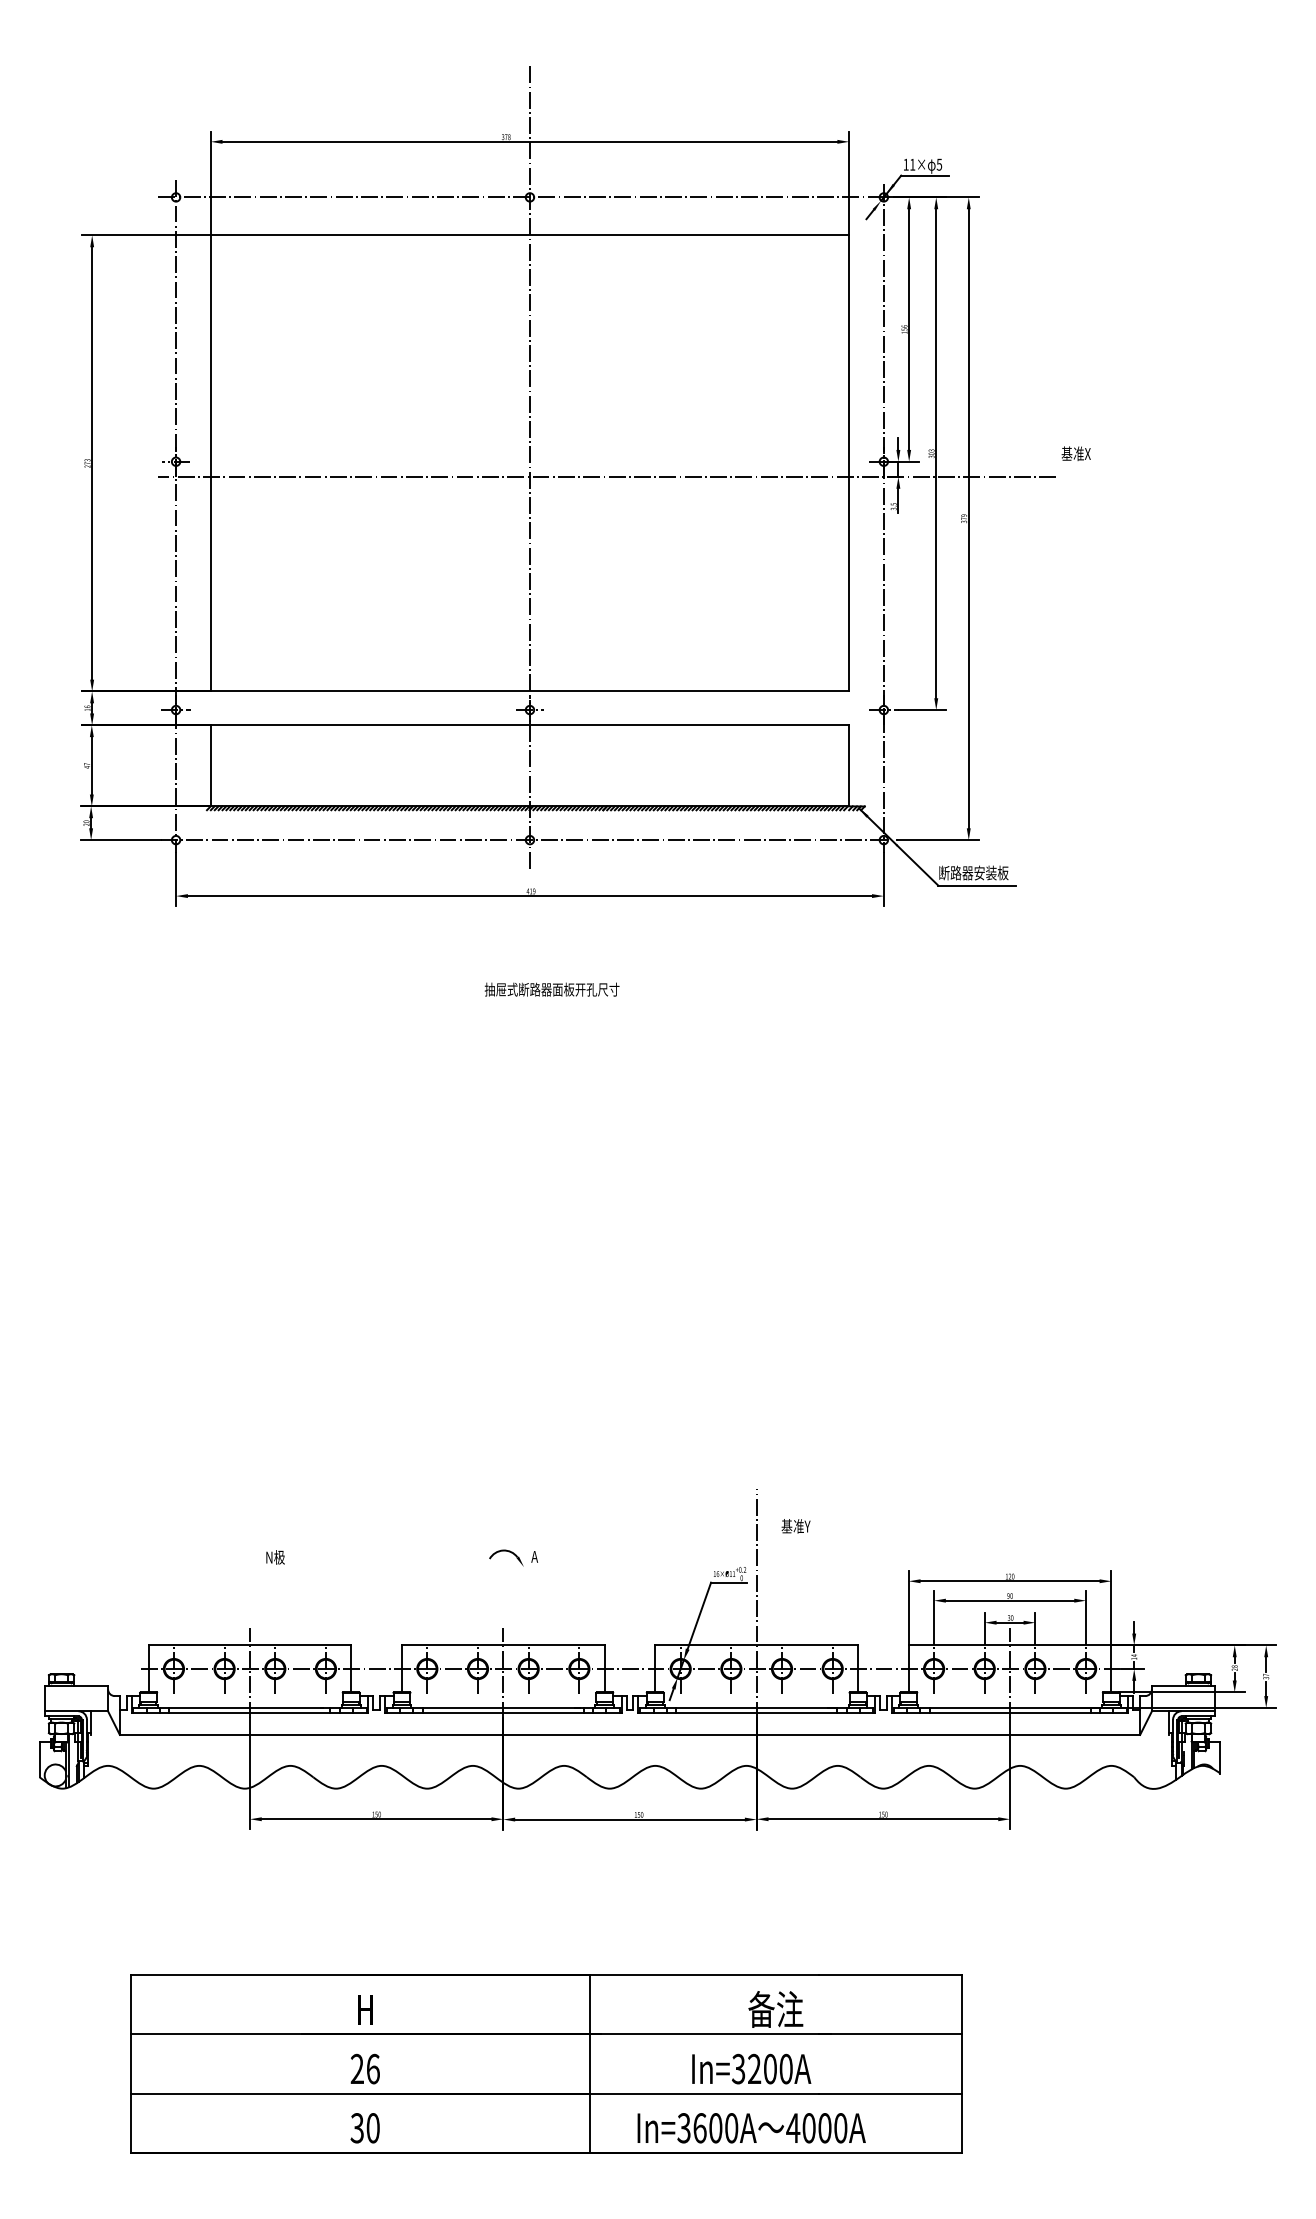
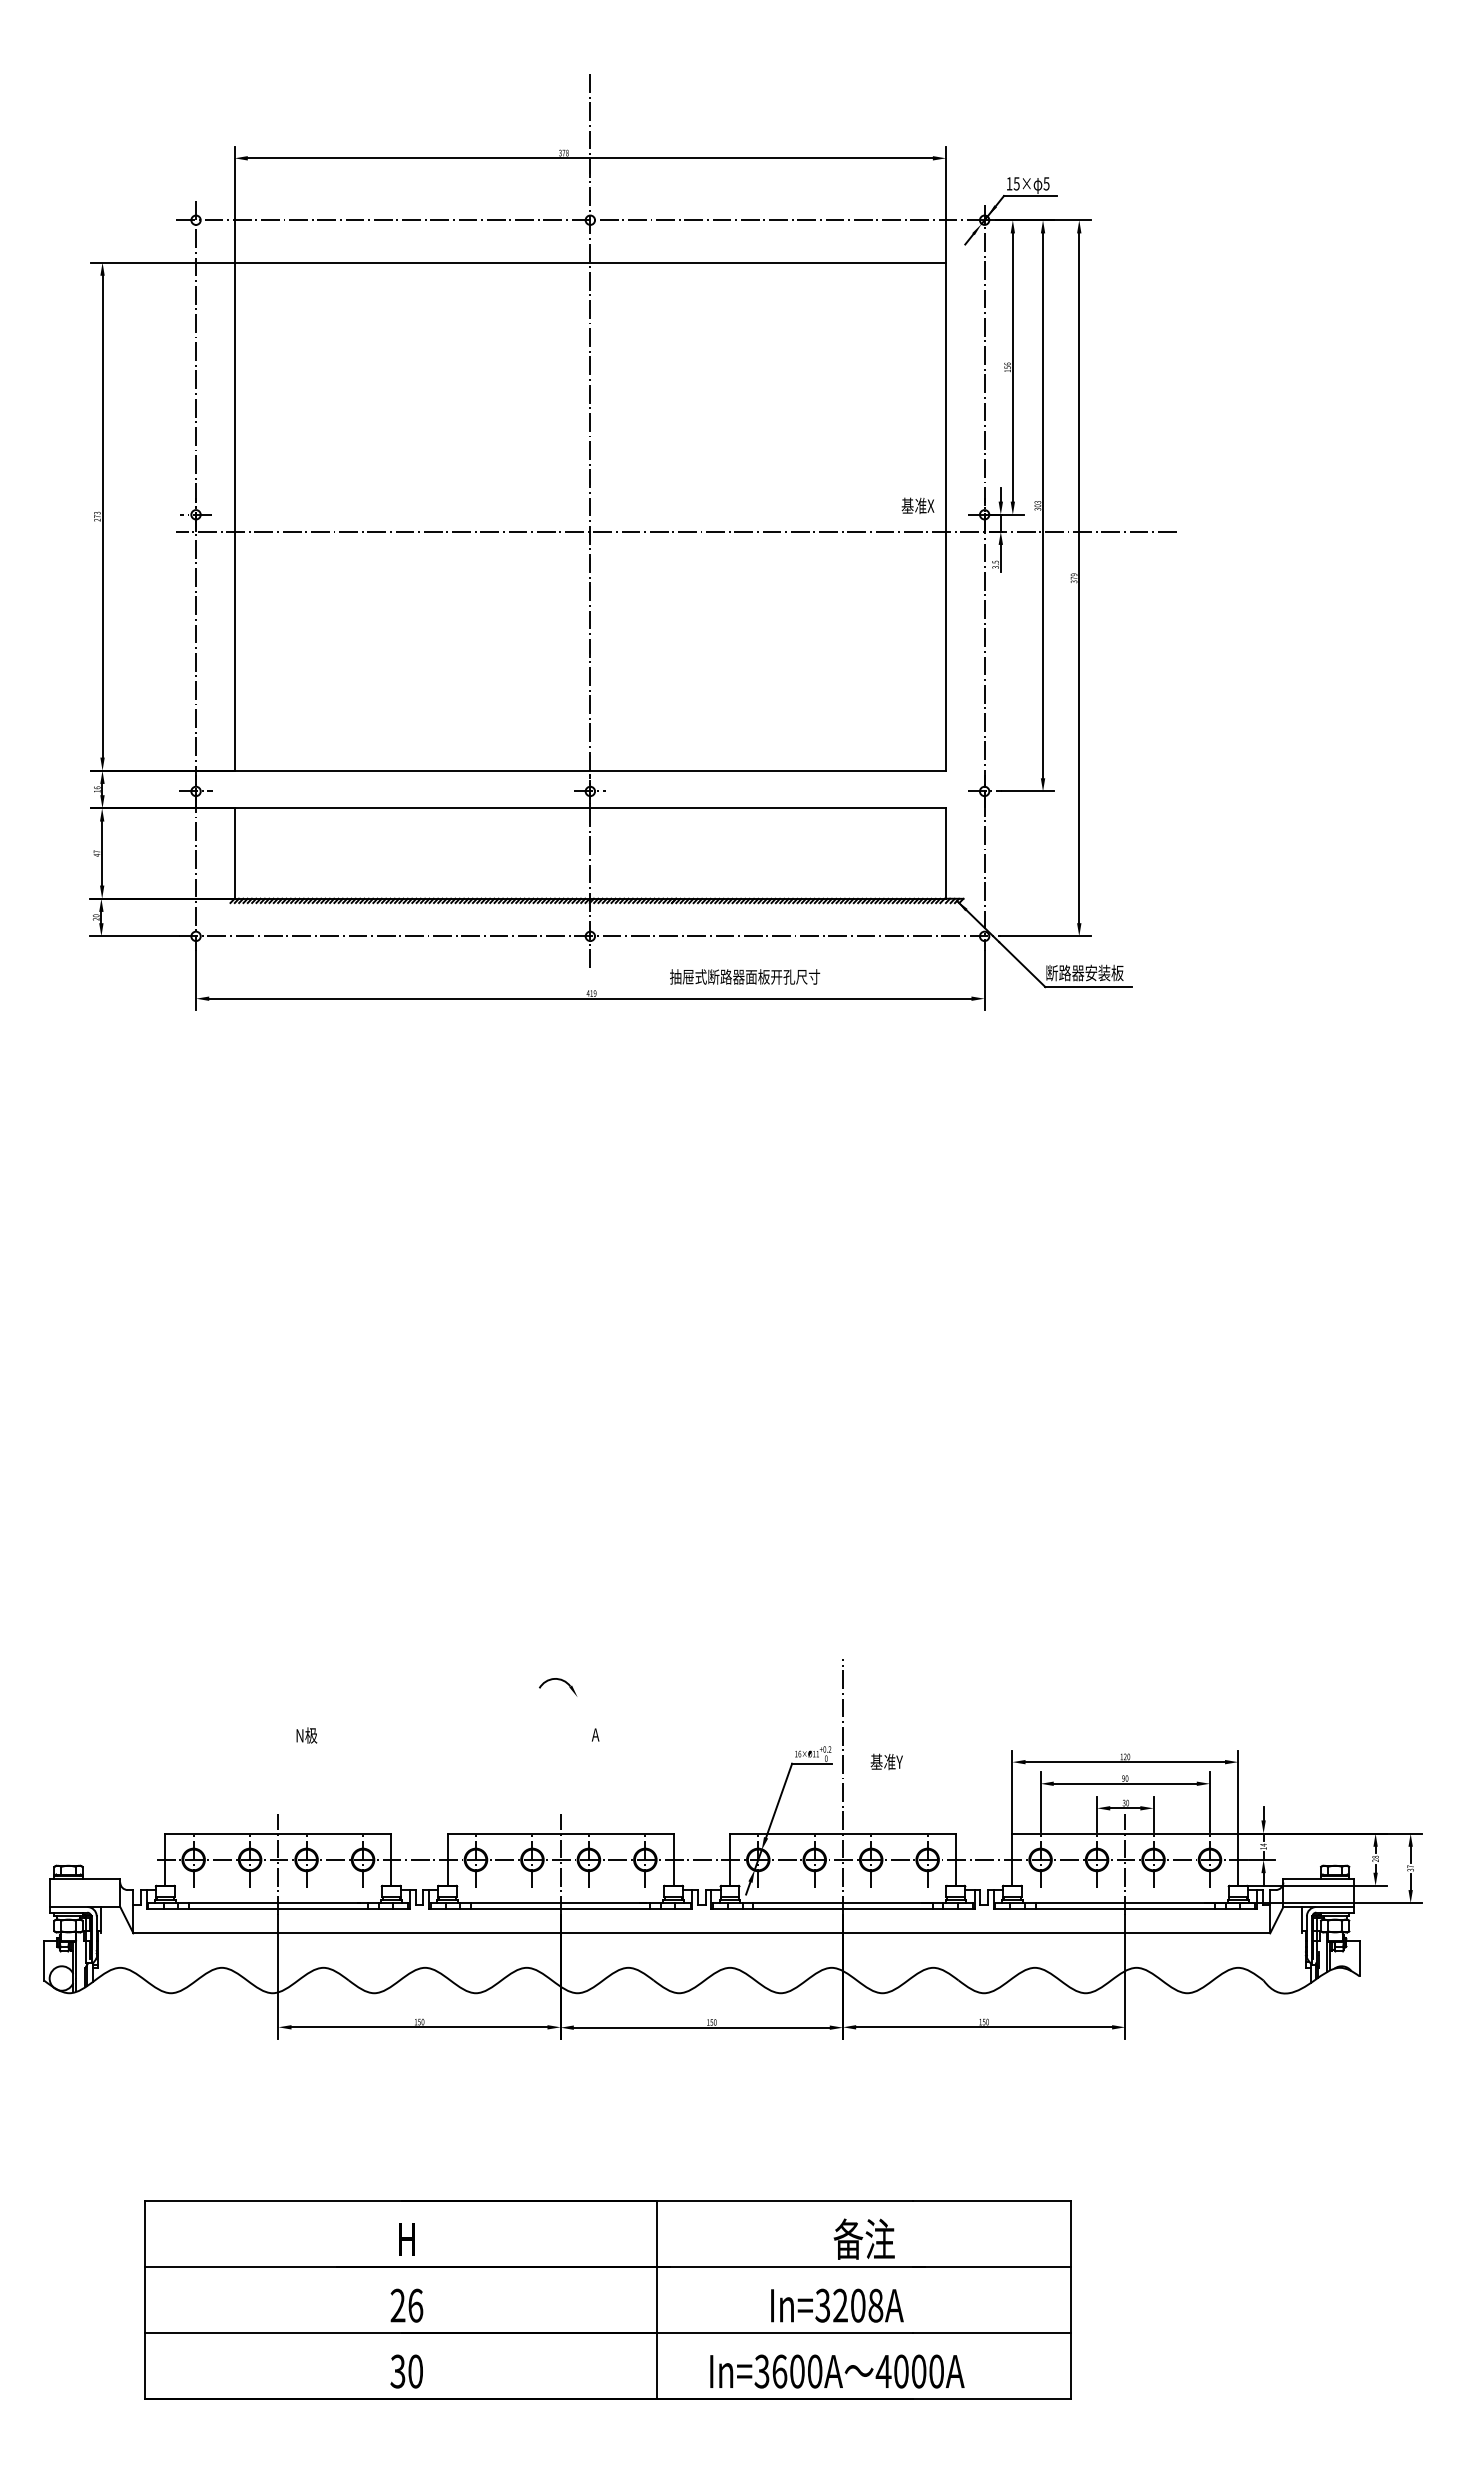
text: (912, 164) -> (1016, 183), 11 -> 15
text: (1075, 453) -> (917, 505), moved
text: (552, 989) -> (745, 976), moved
text: (795, 1525) -> (886, 1761), moved
part: (506, 1551) -> (558, 1680), moved
text: (785, 2068) -> (875, 2305), In=3200A -> In=3208A

